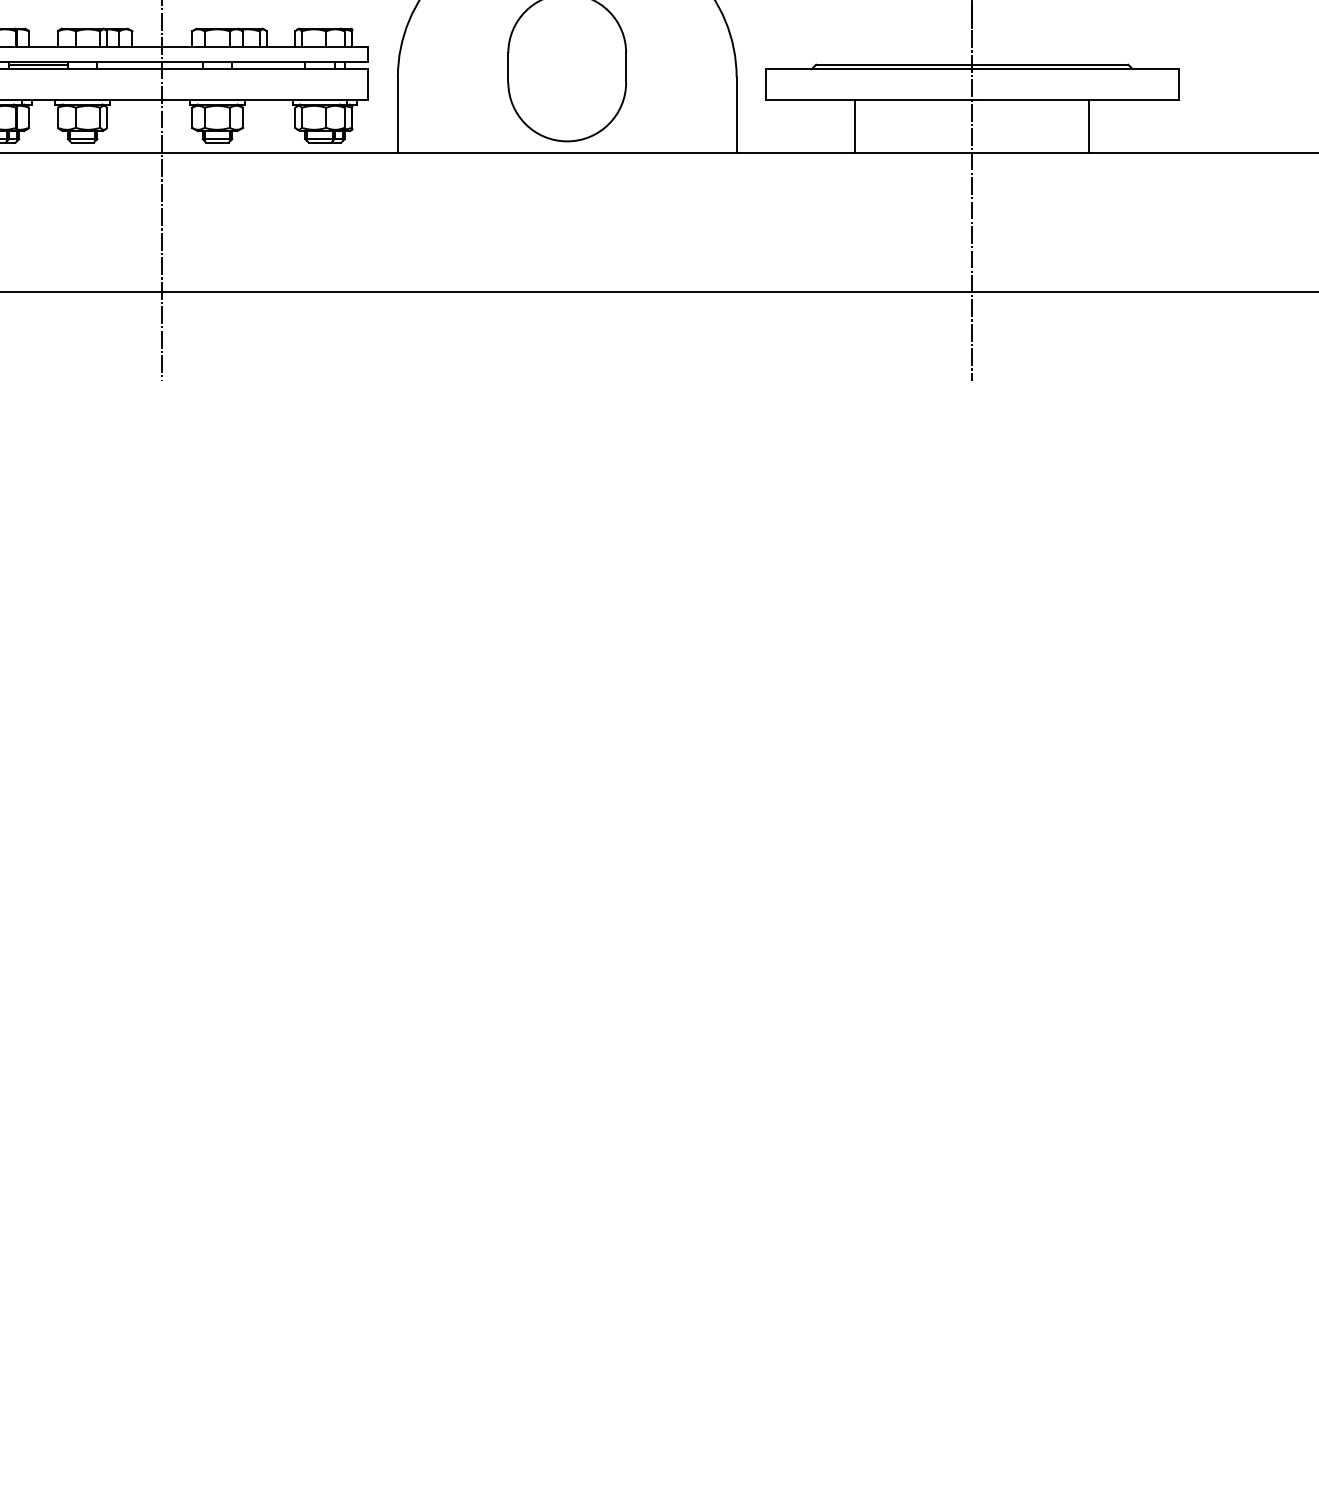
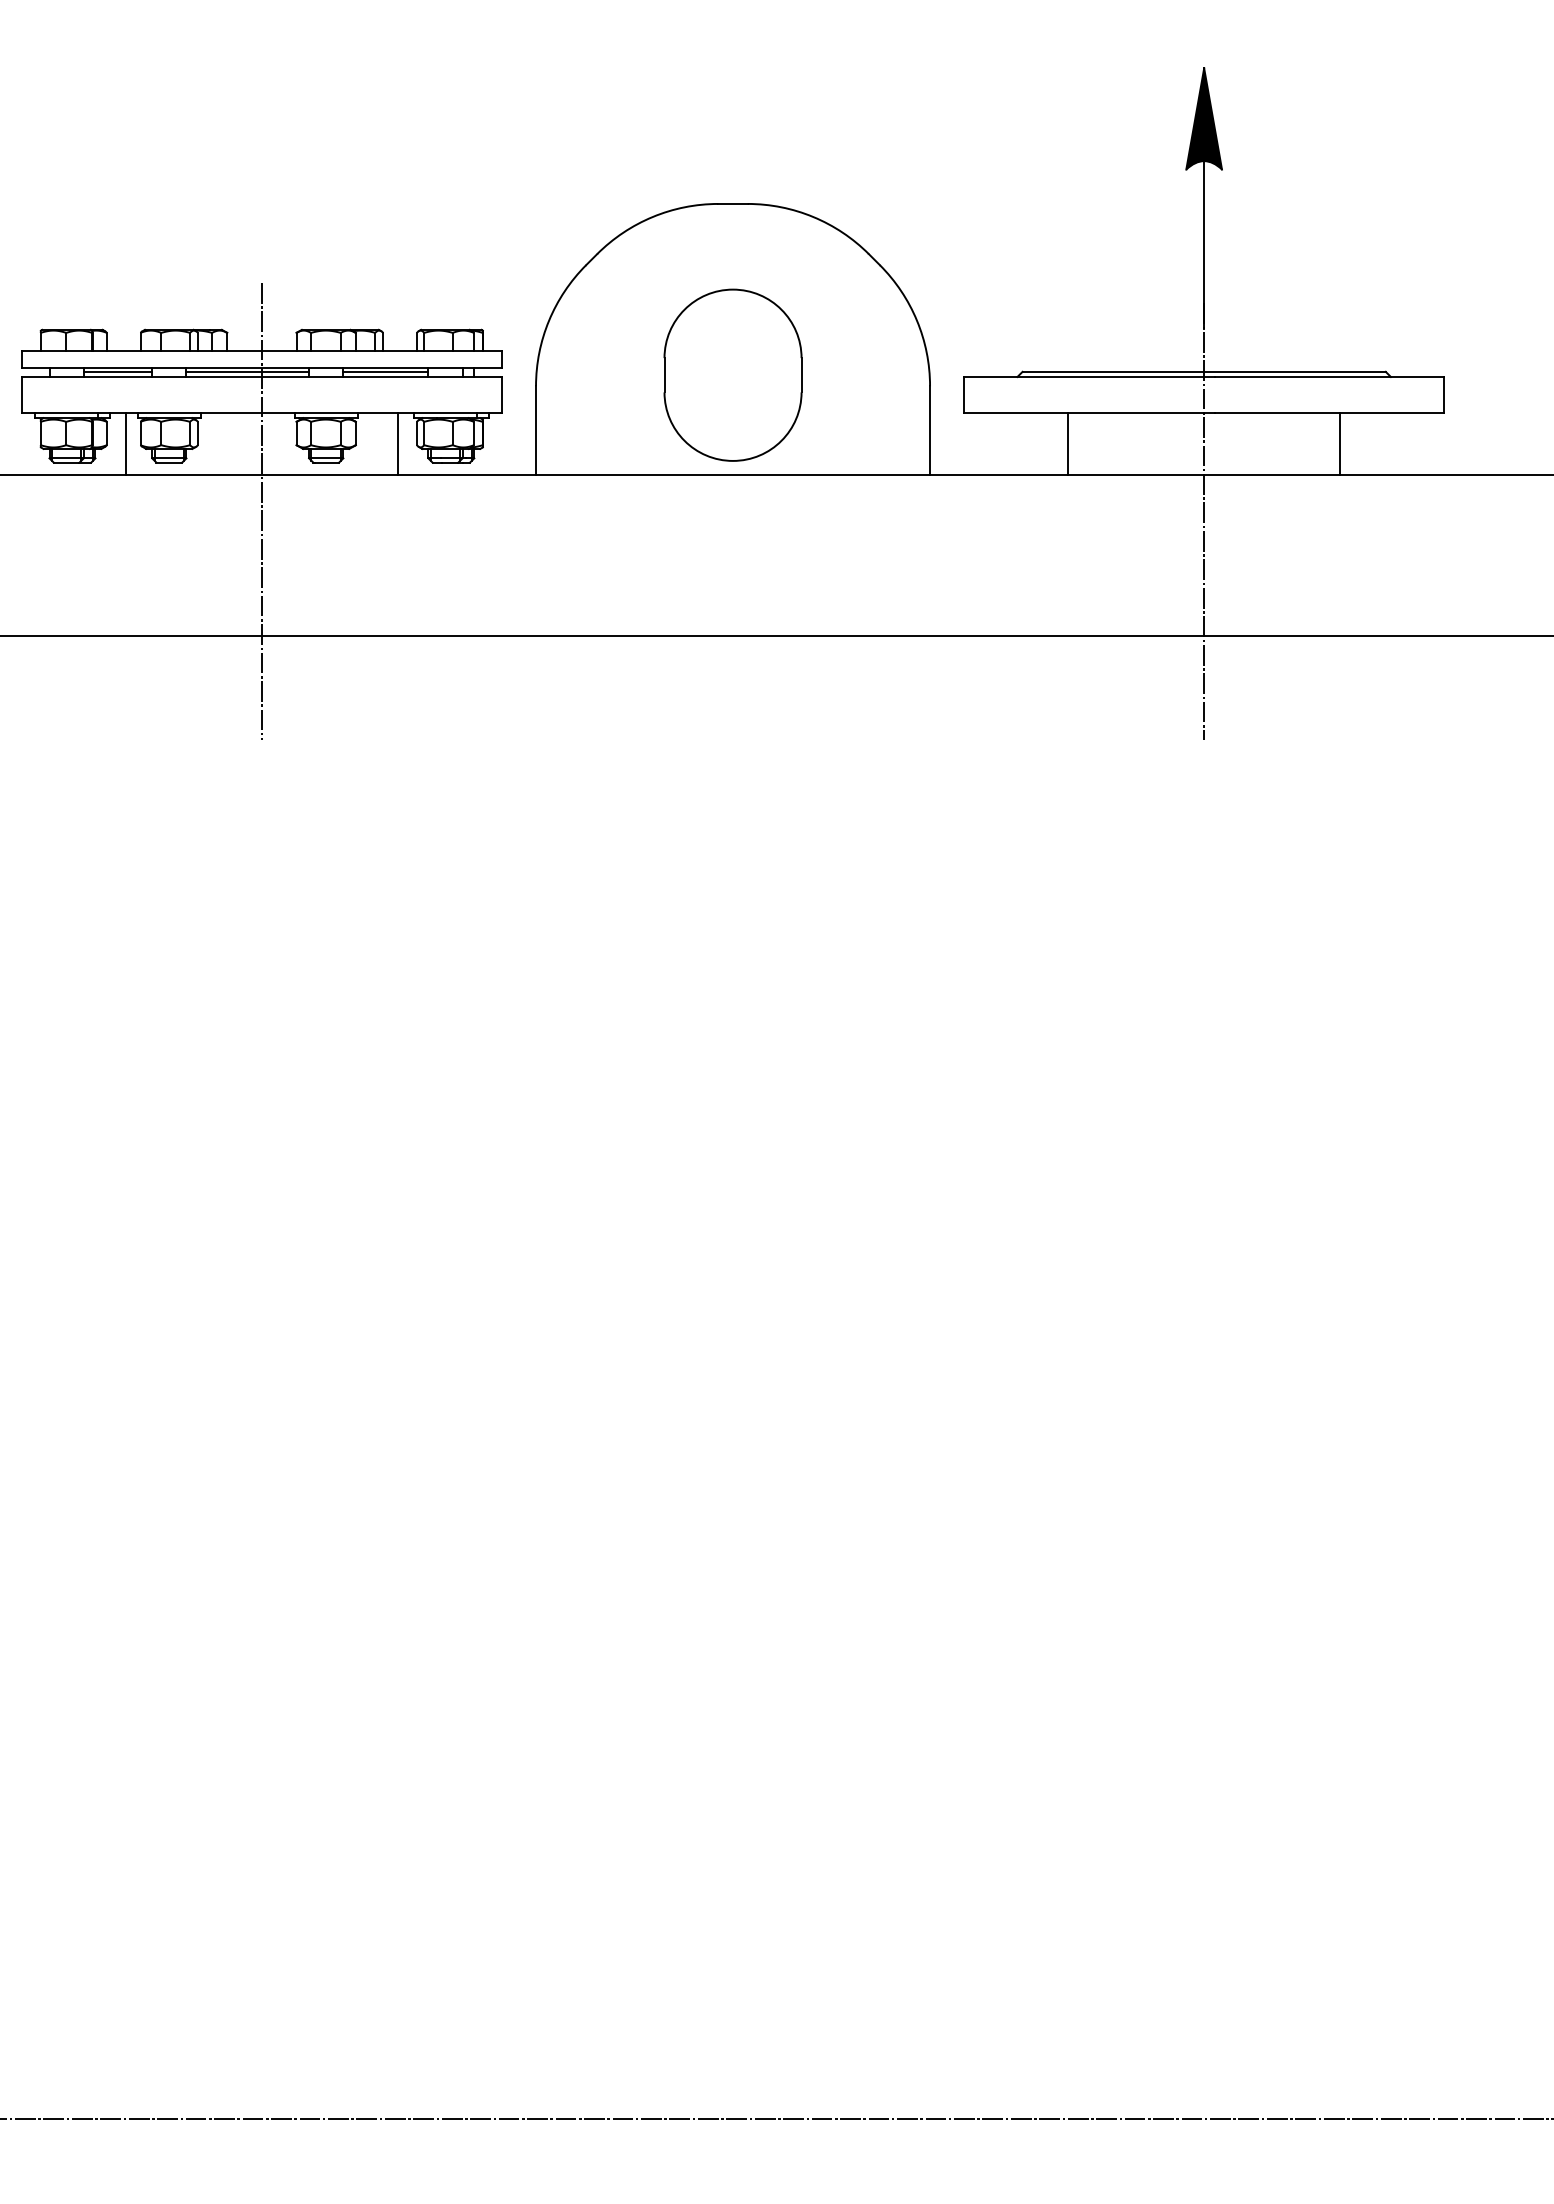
line: (149, 64) -> (247, 371), added
line: (268, 64) -> (385, 371), added
line: (44, 126) -> (125, 443), added
line: (279, 126) -> (398, 443), added

